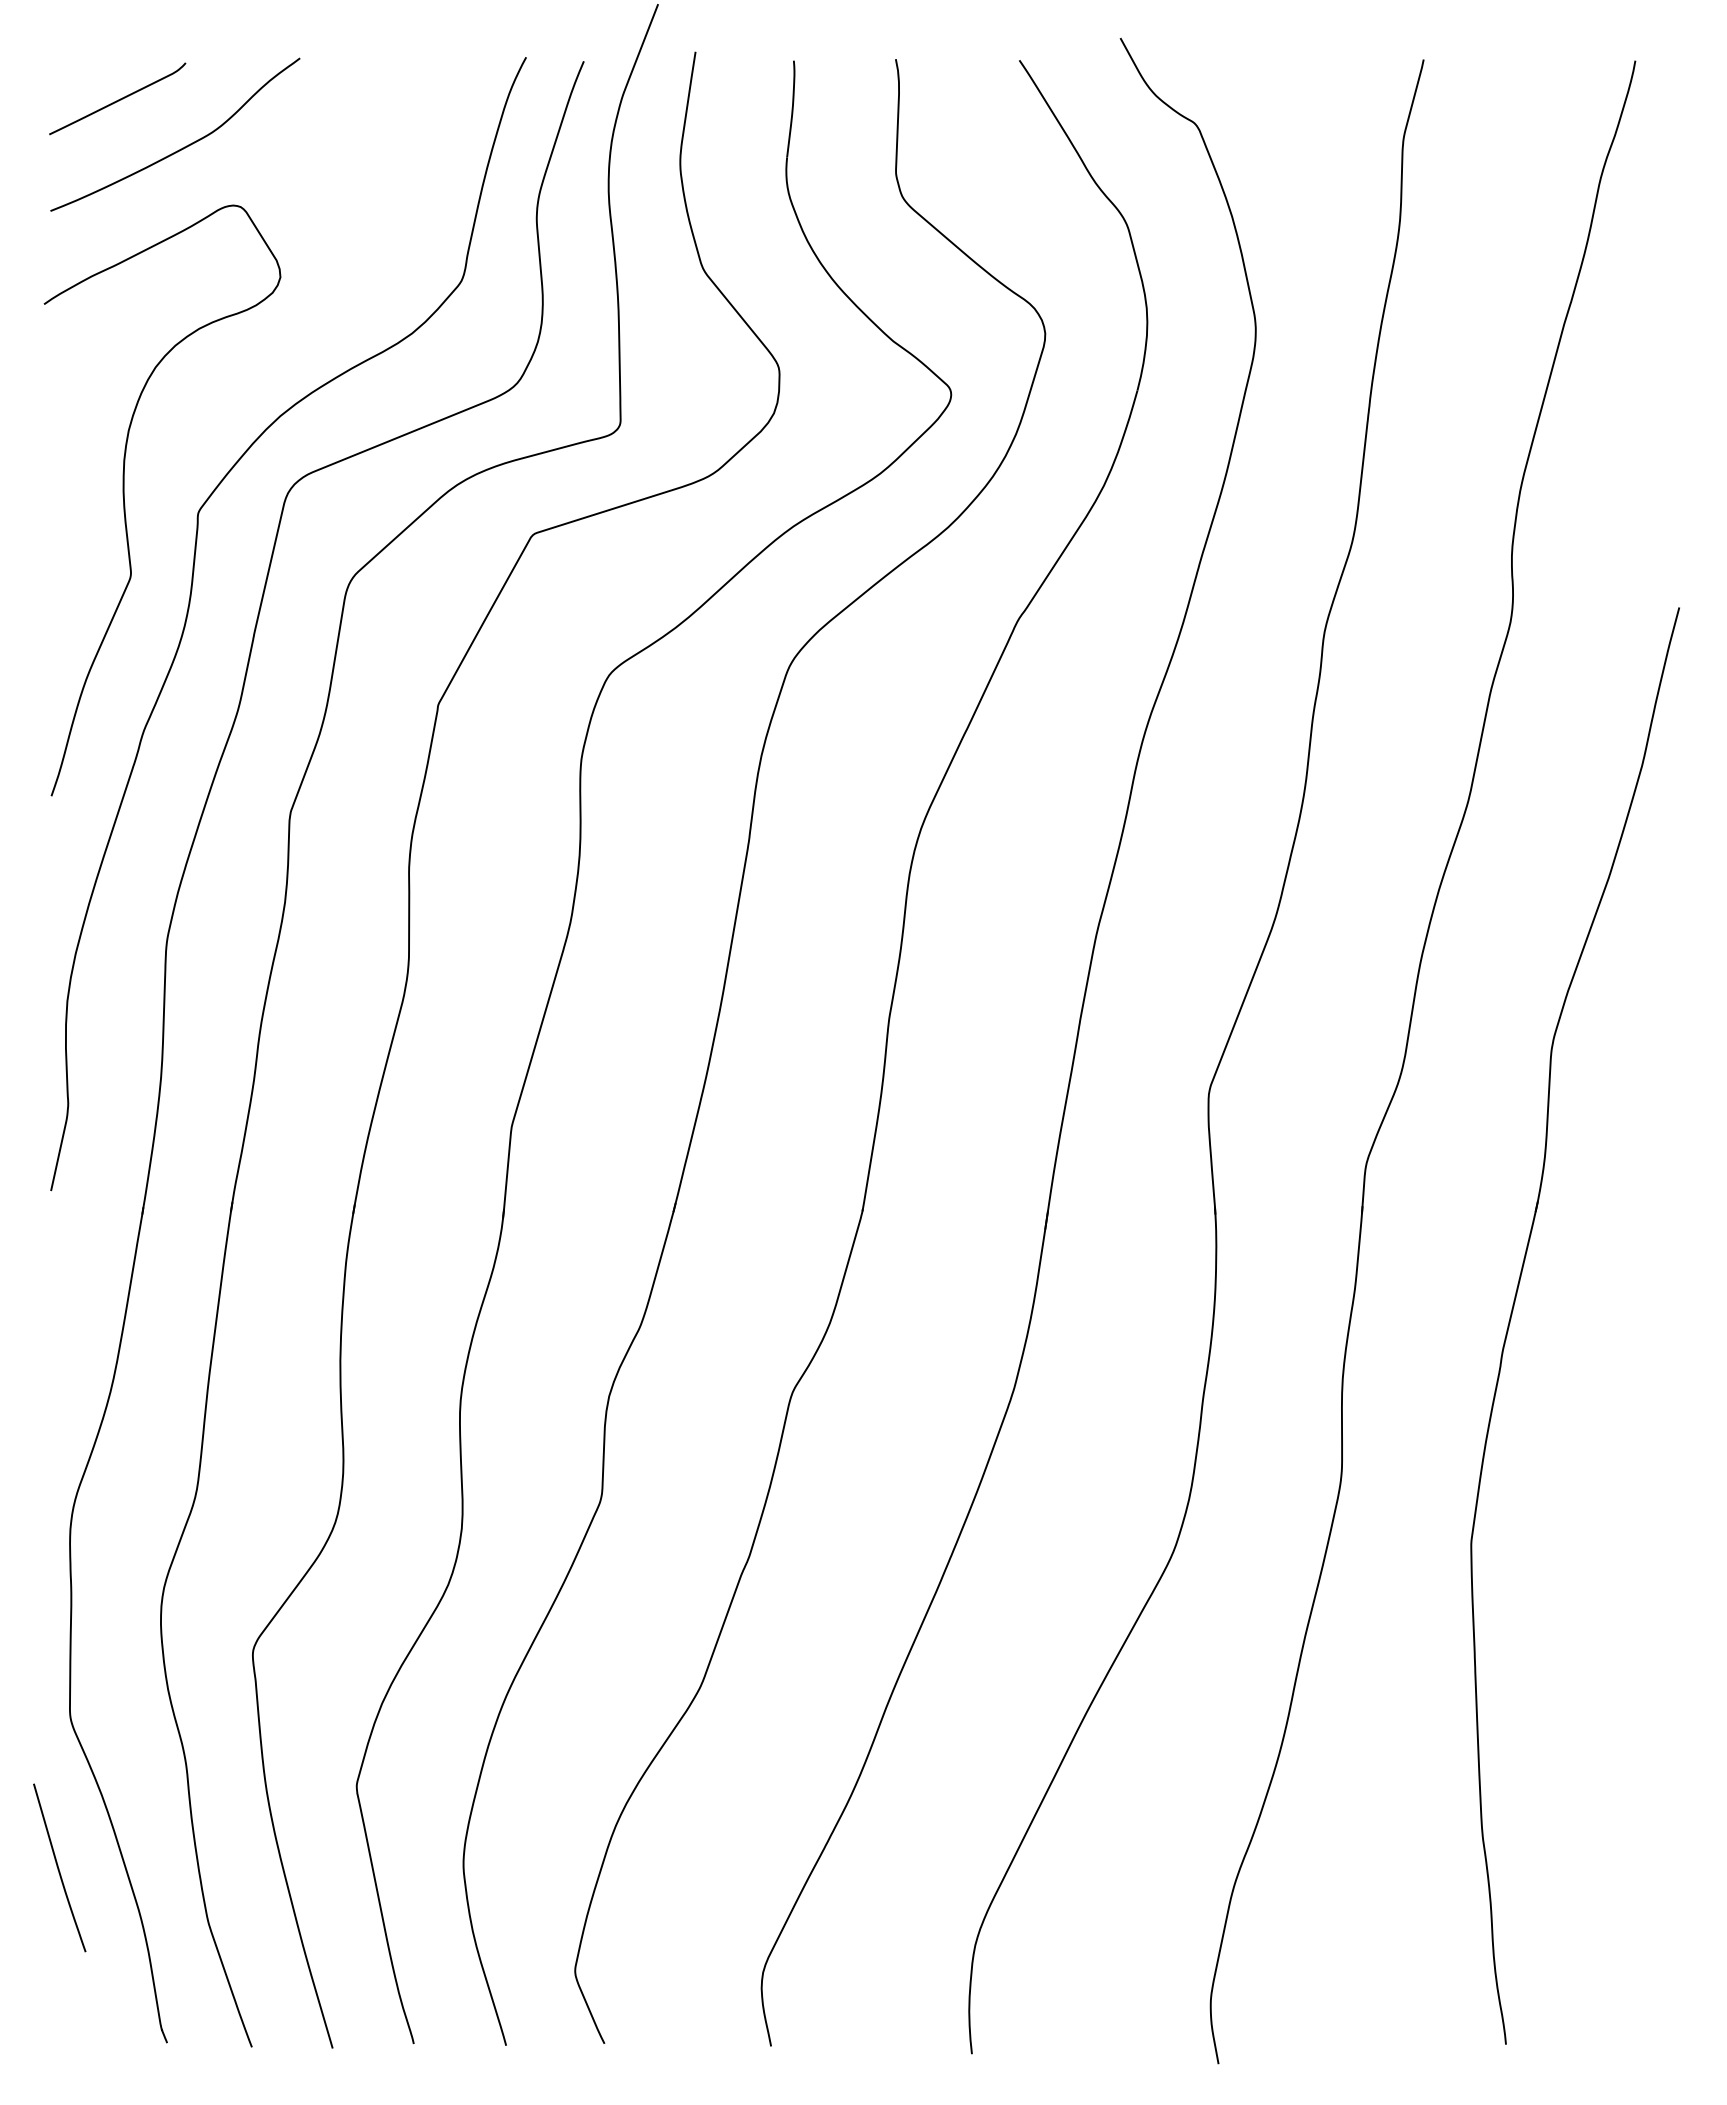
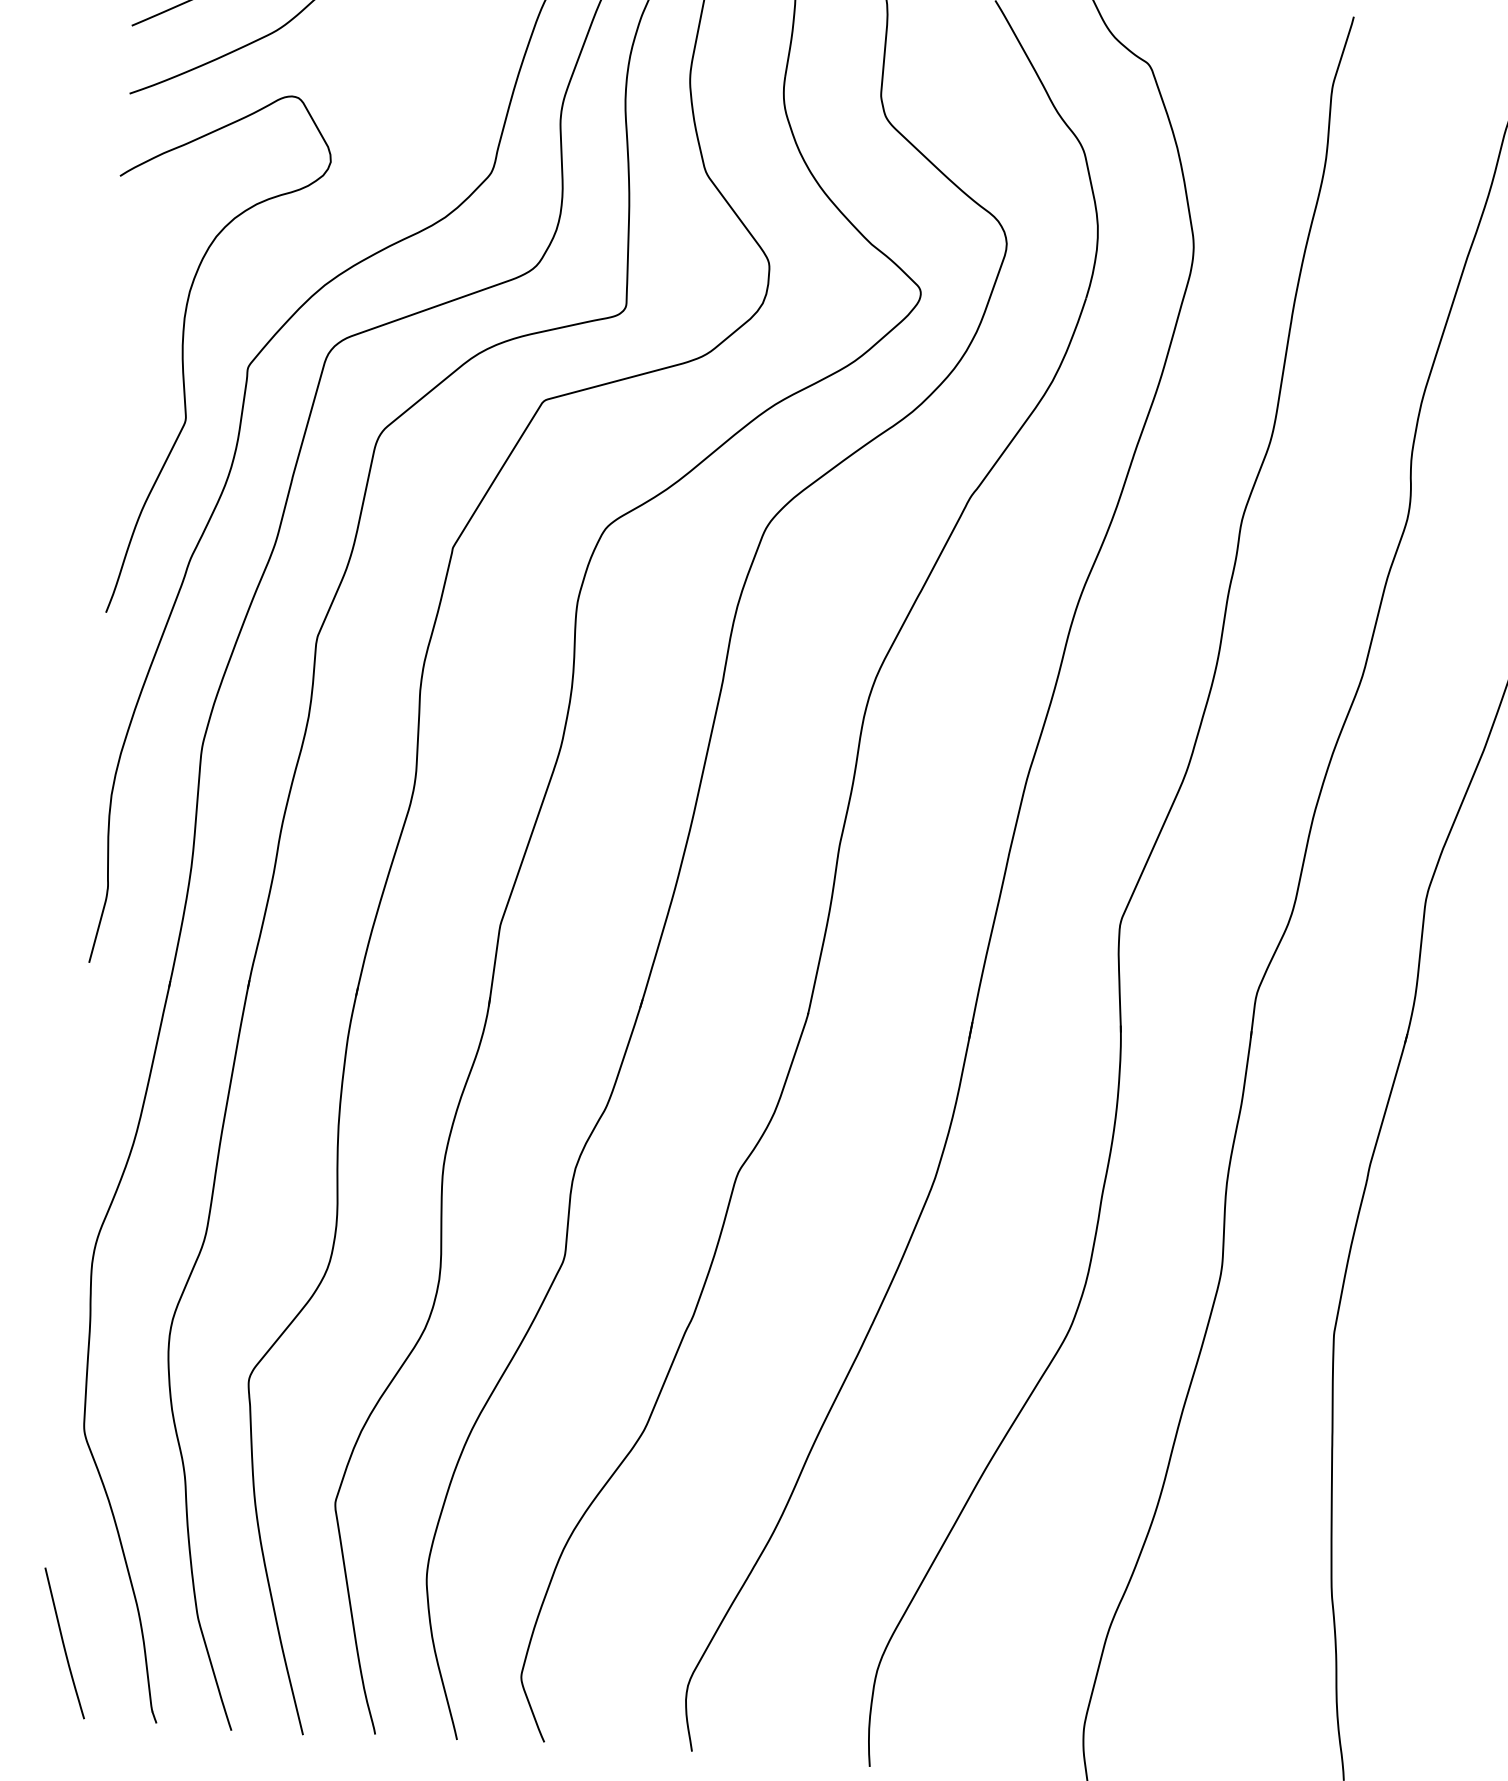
curve: (58, 1867) -> (63, 1642), moved

